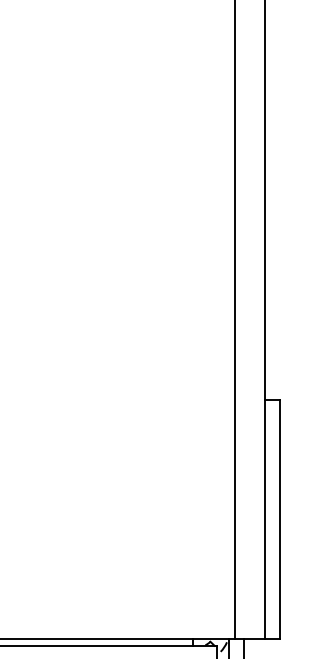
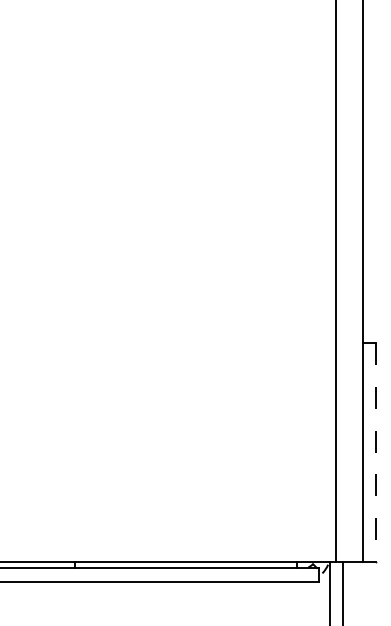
line: (279, 520) -> (376, 453), solid -> dashed

